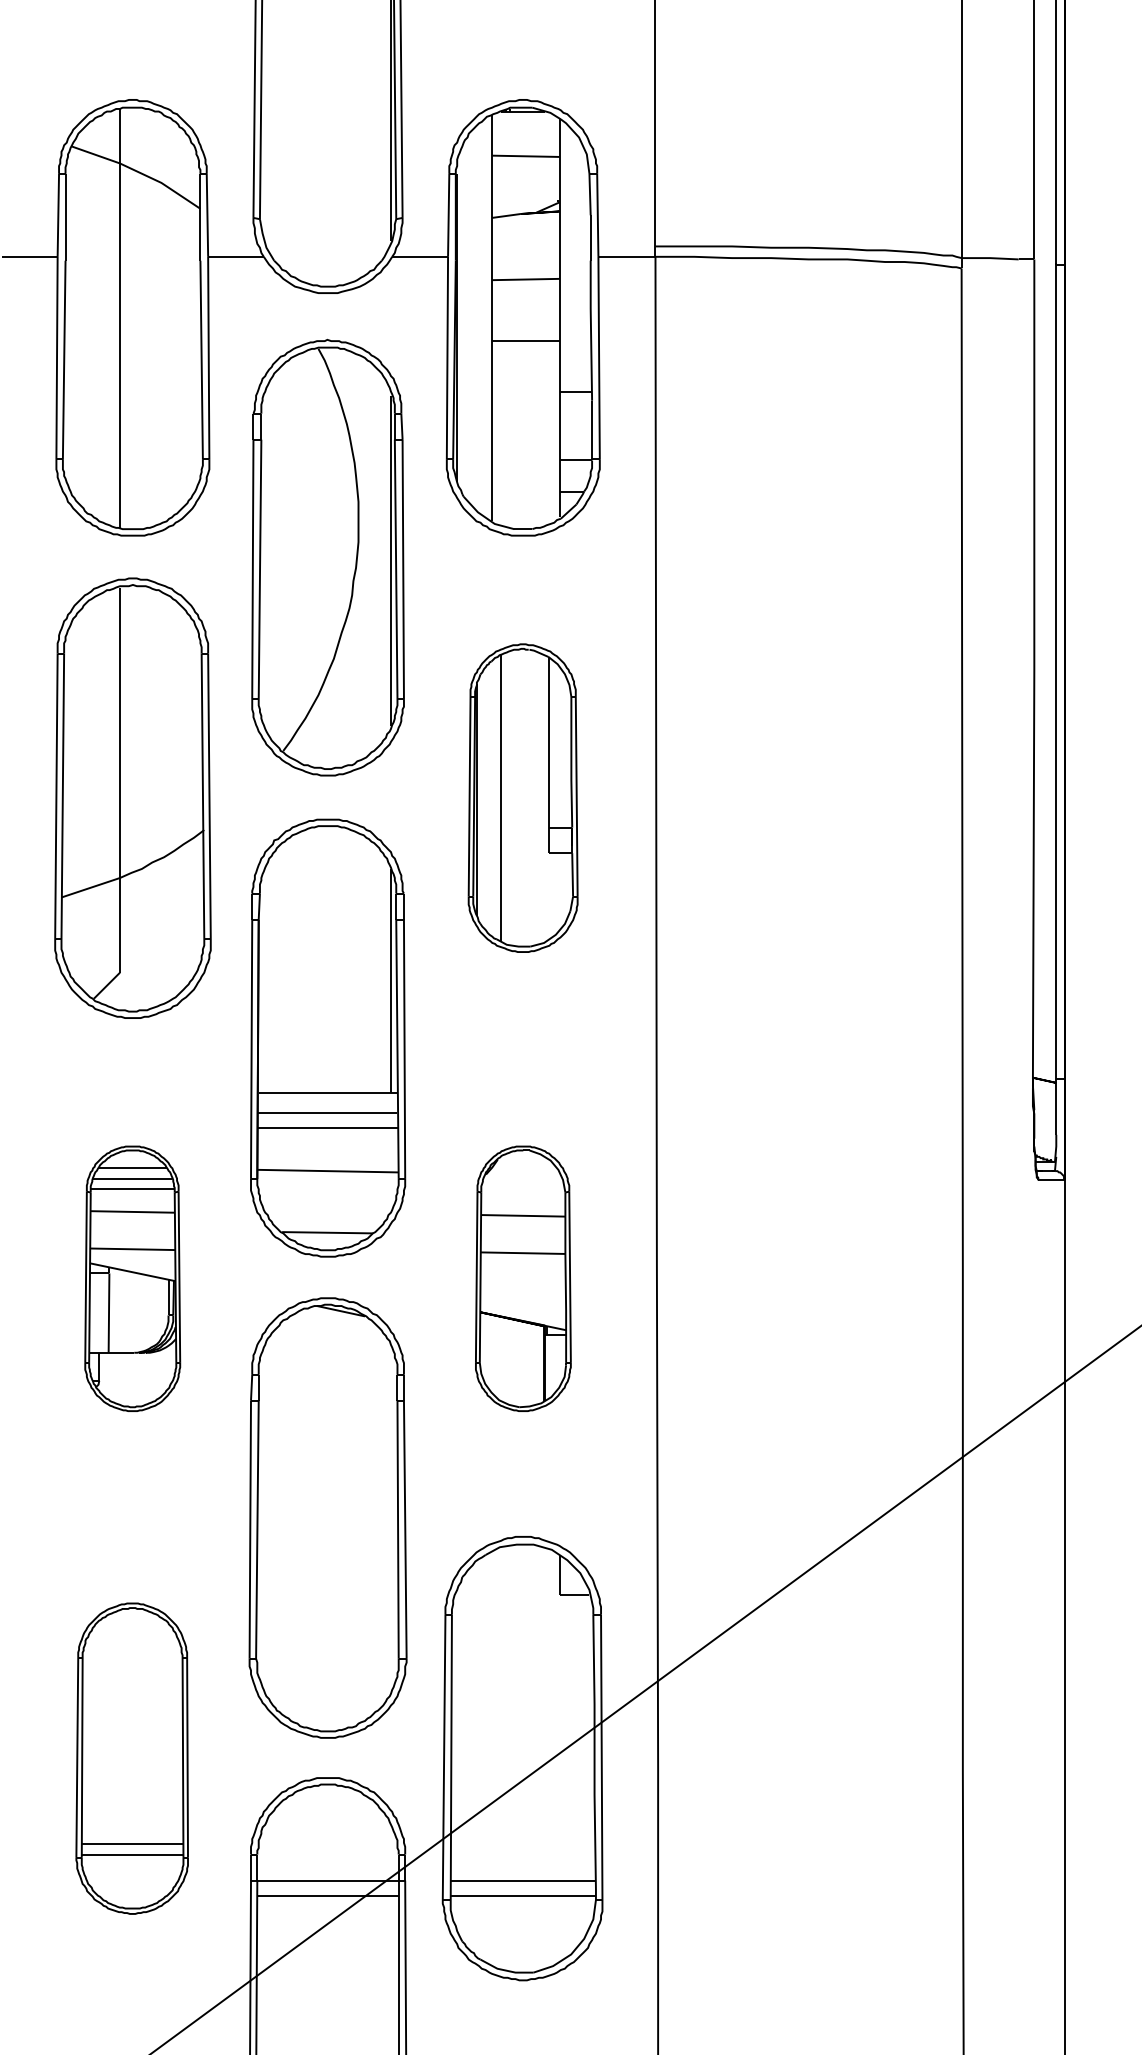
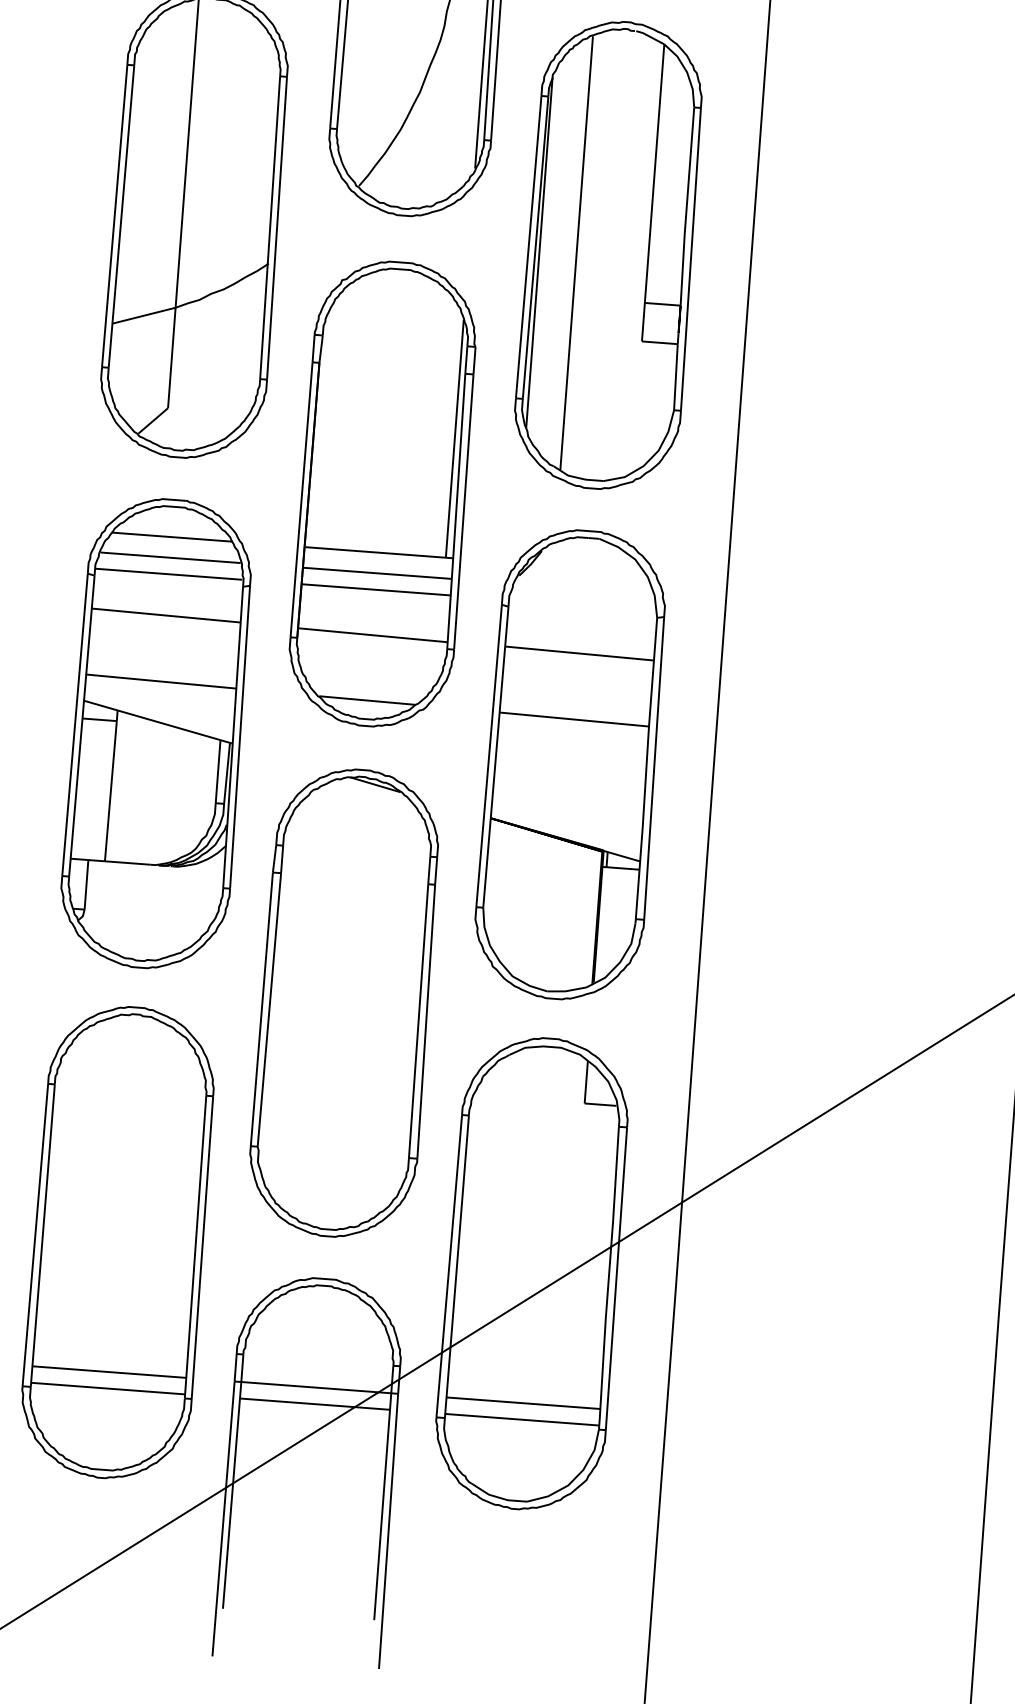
part: (522, 797) -> (608, 254), size x1.43
part: (132, 1278) -> (156, 733), size x1.67
part: (523, 1278) -> (571, 764), size x1.67
part: (131, 1758) -> (117, 1242), size x1.43

